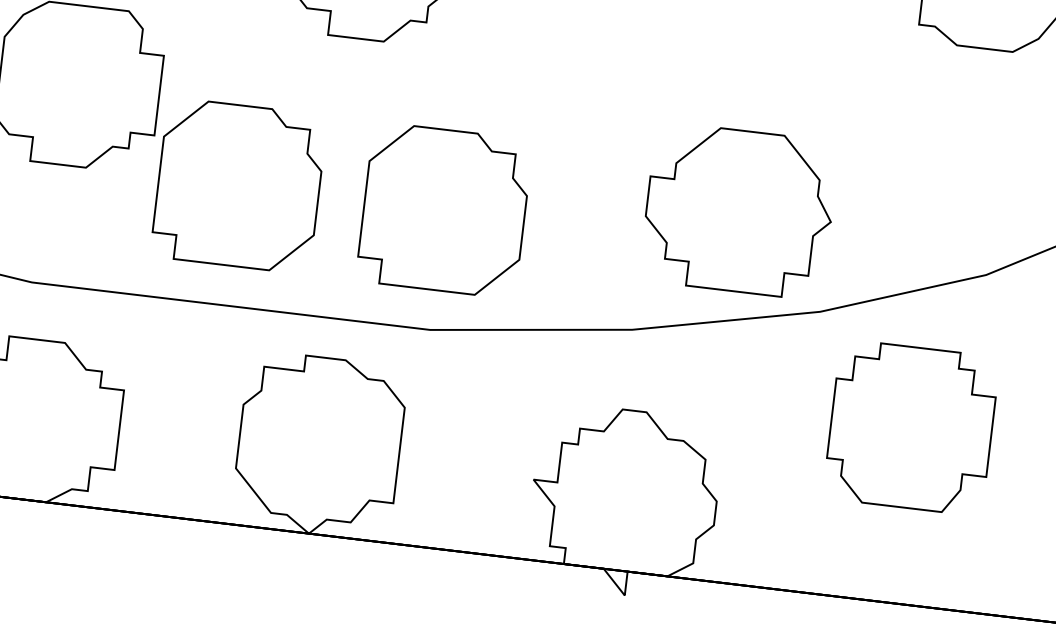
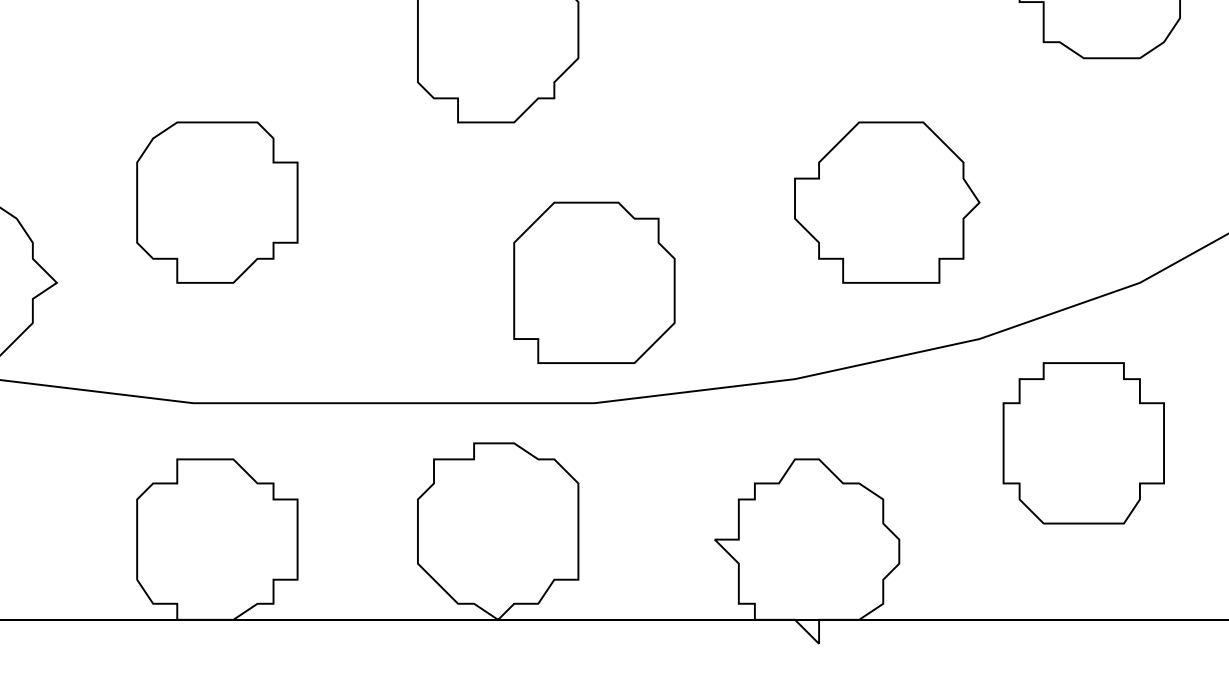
part: (239, 185) -> (387, 282), removed
part: (739, 211) -> (887, 202), moved

